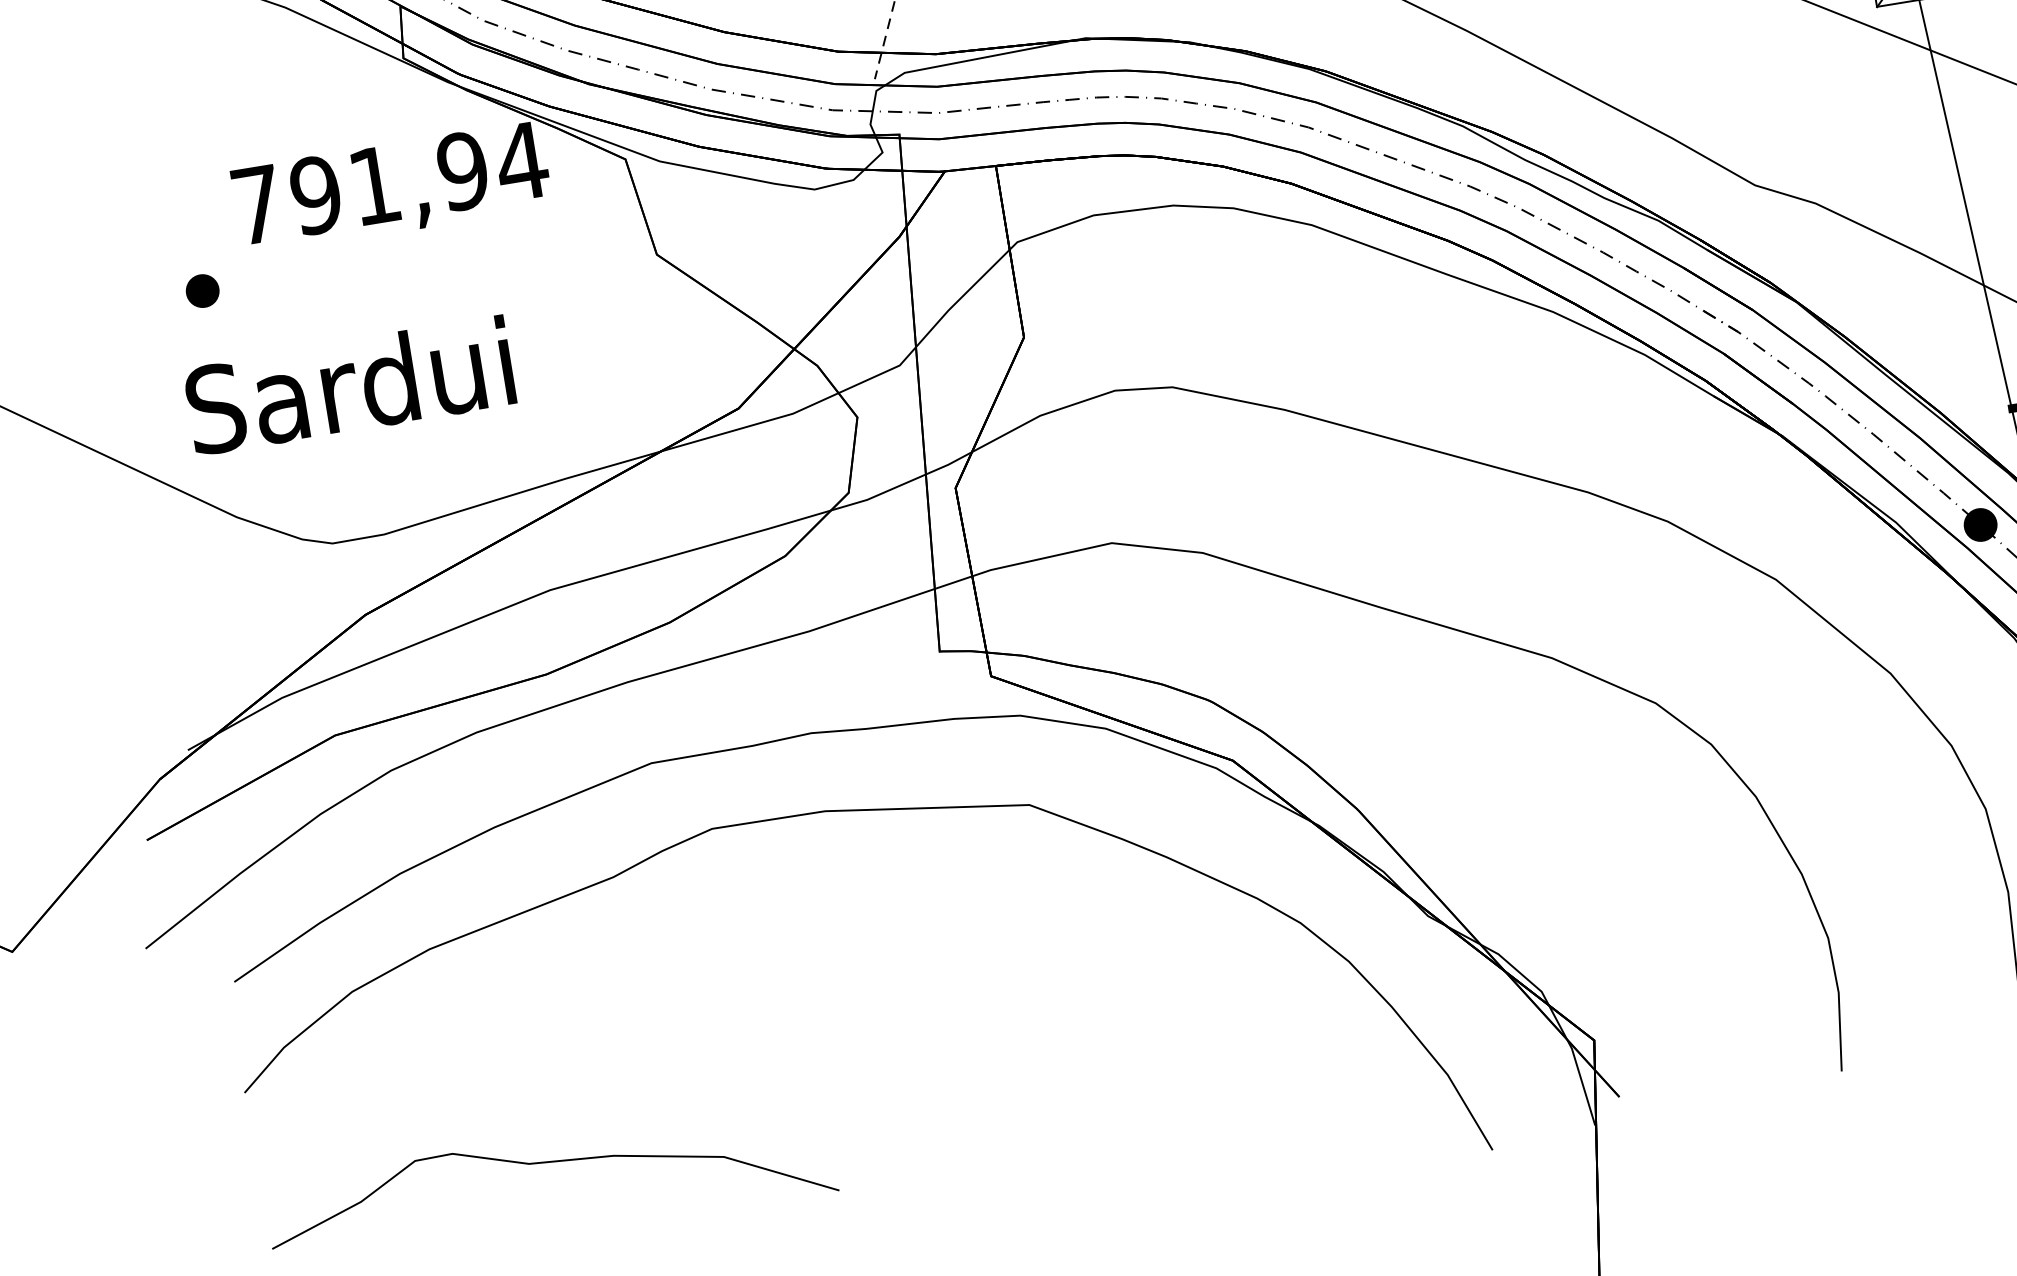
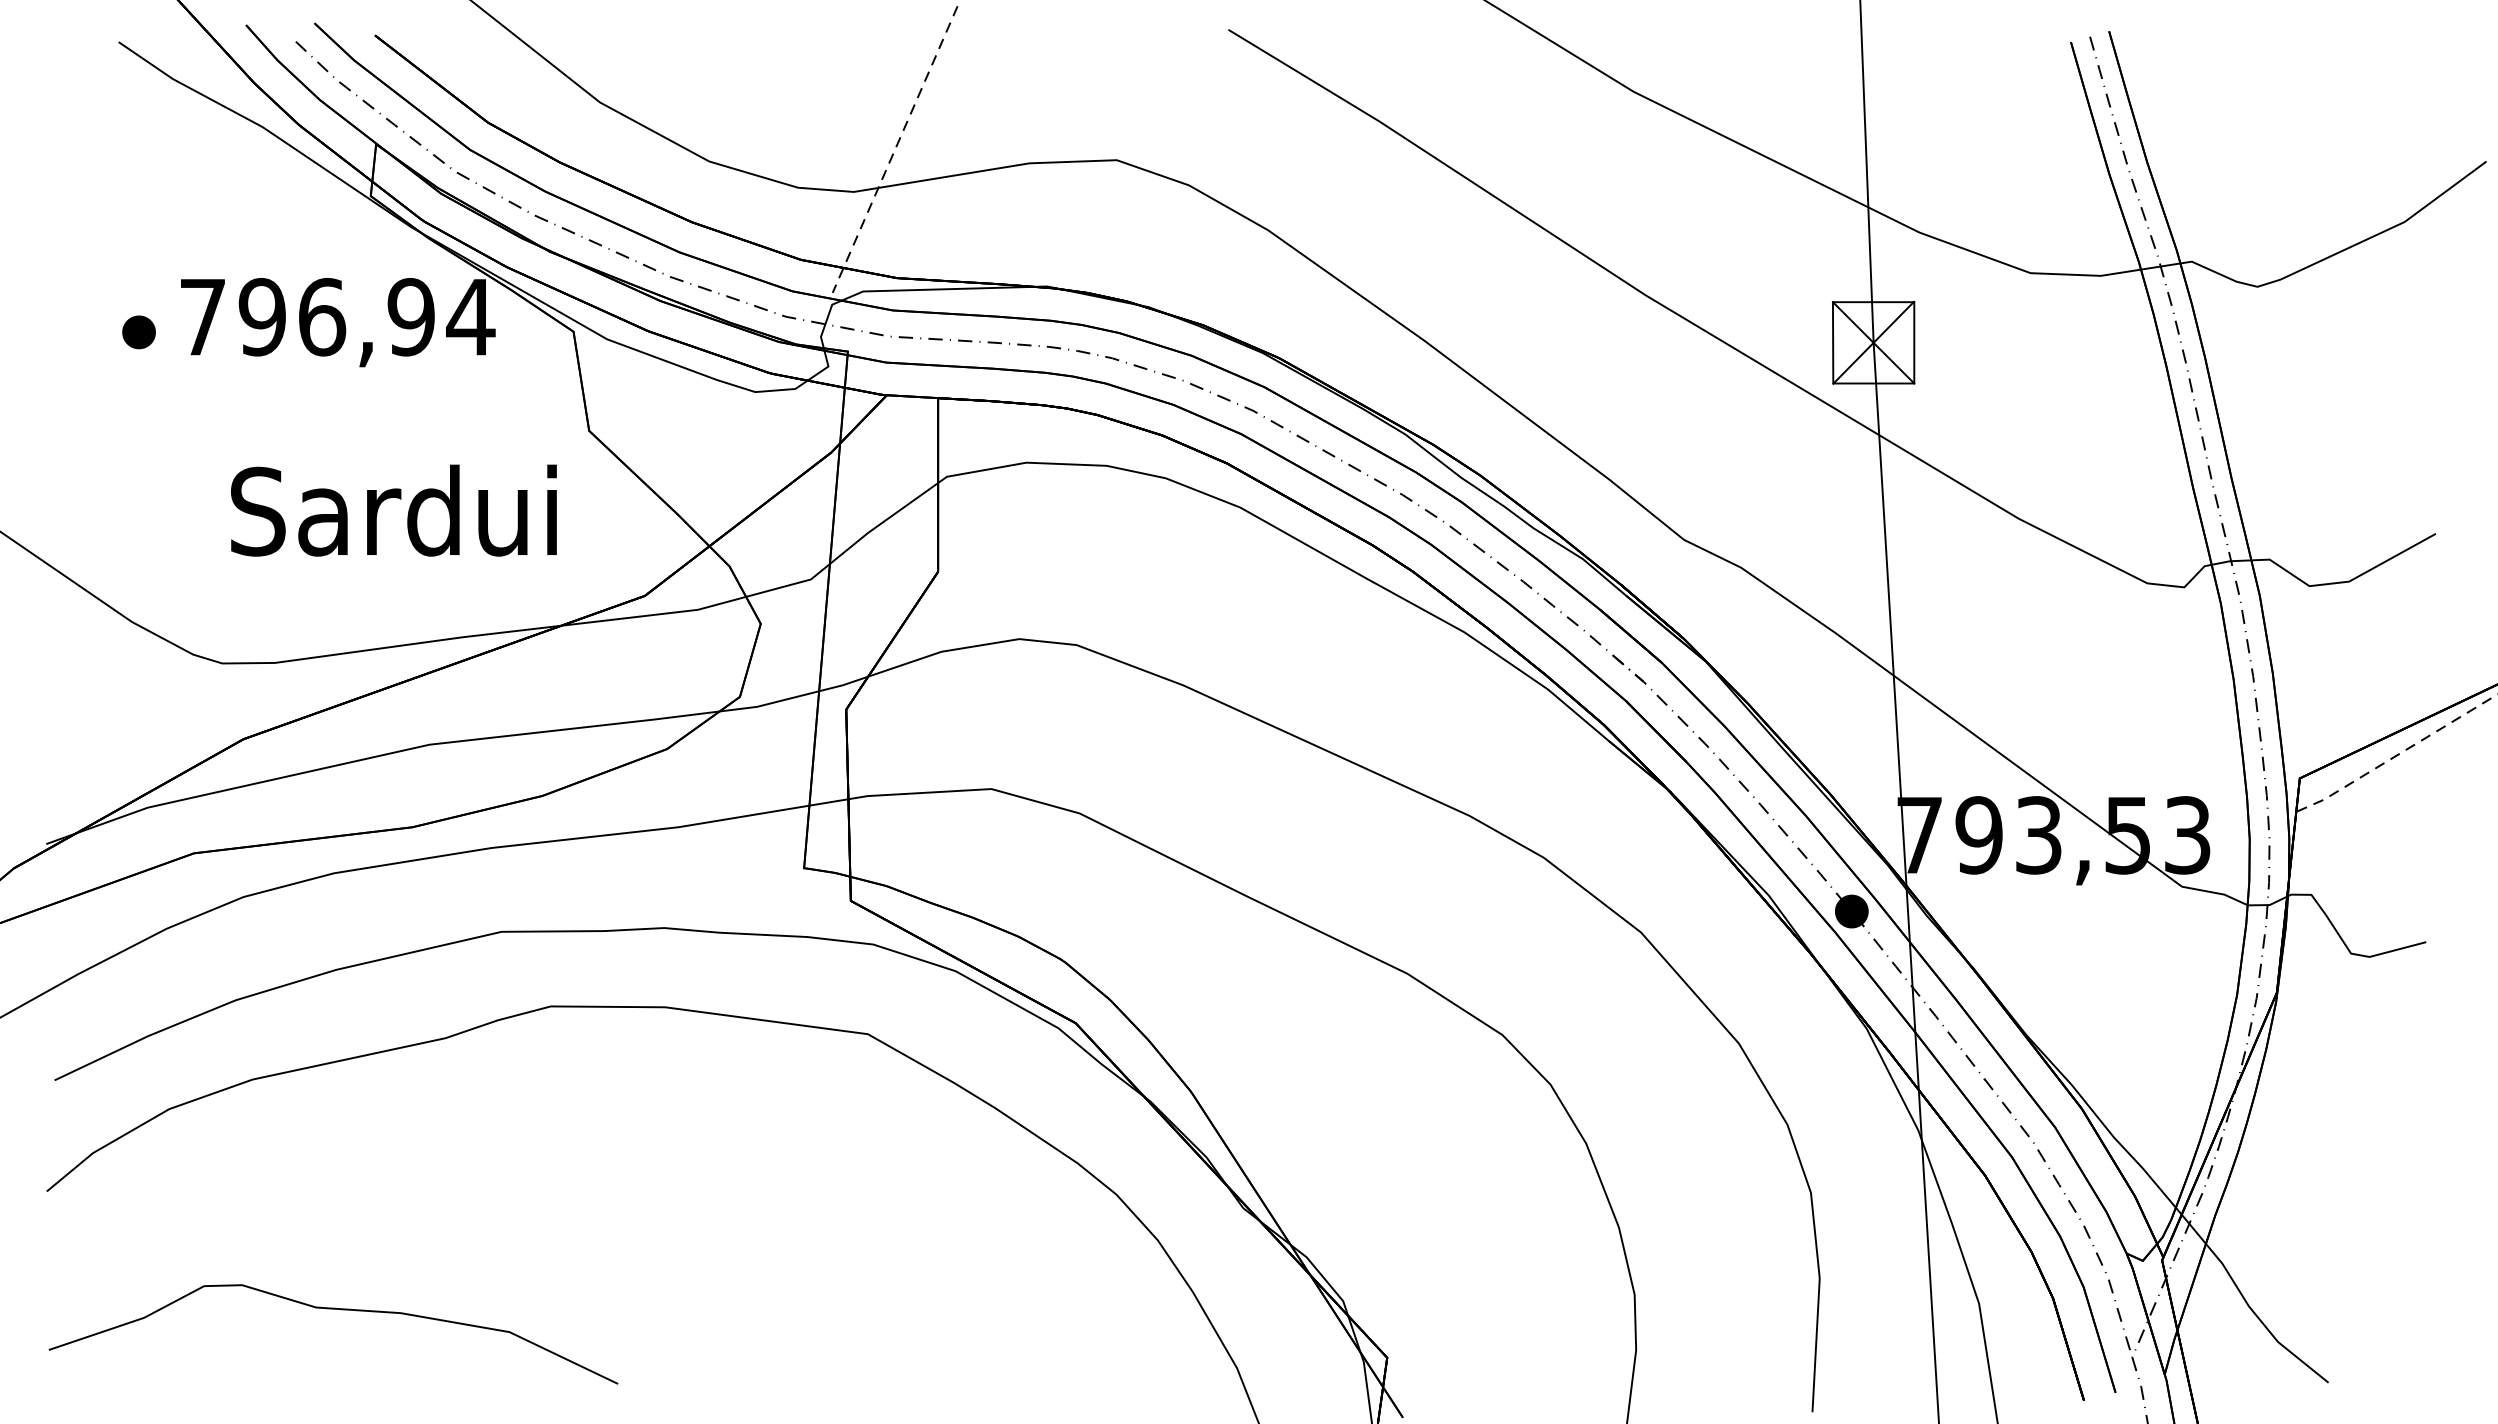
text: (375, 185) -> (322, 317), 791,94 -> 796,94
part: (202, 291) -> (138, 332), moved
text: (349, 385) -> (393, 510), moved

